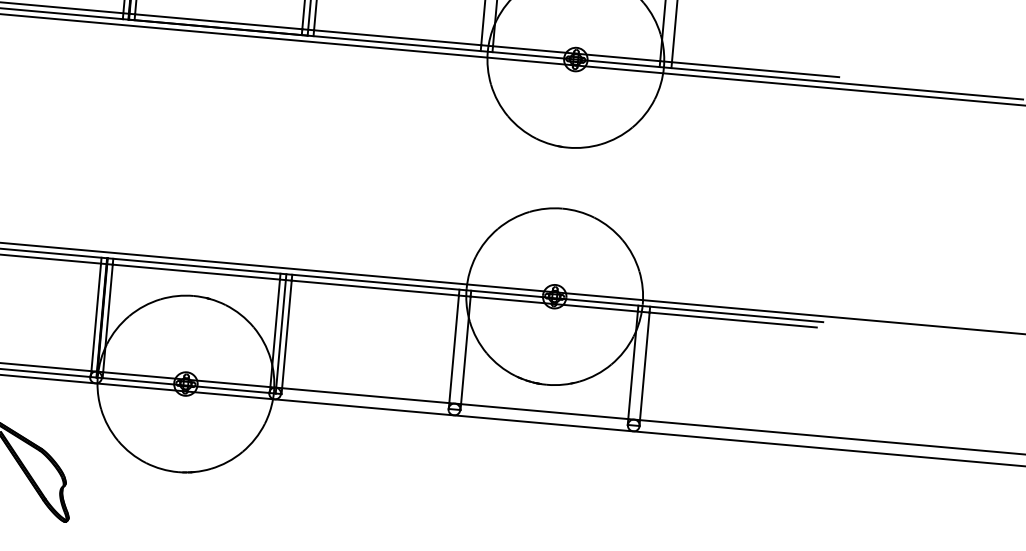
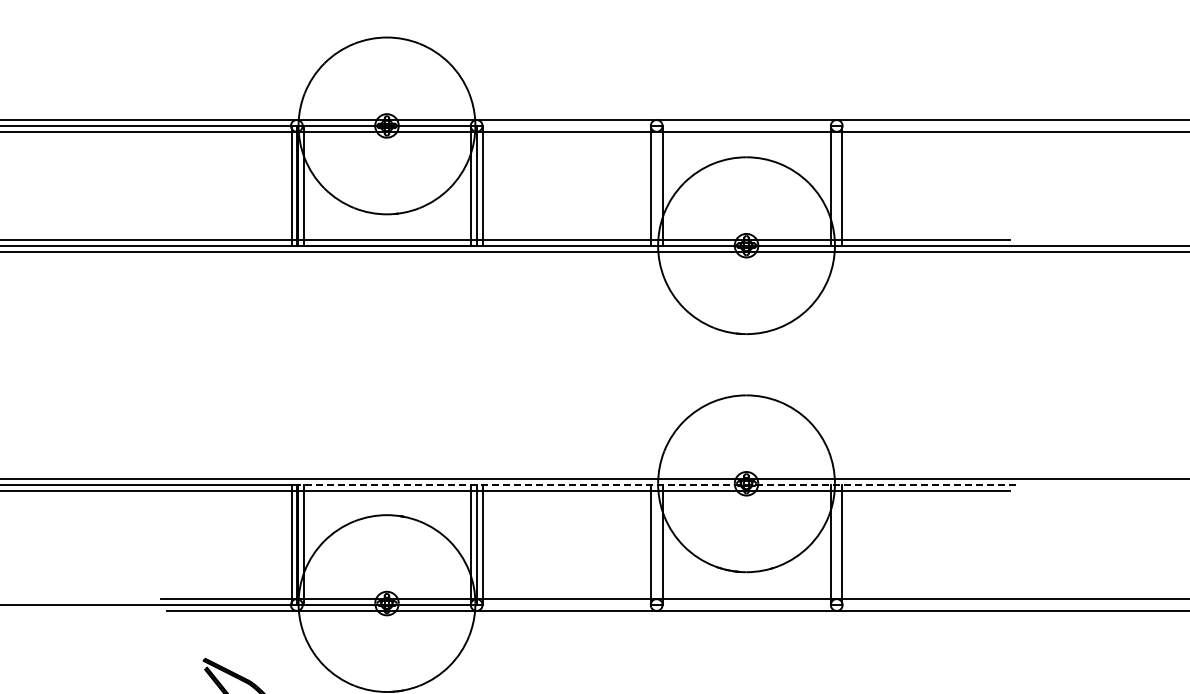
line: (464, 290) -> (656, 485), solid -> dashed

